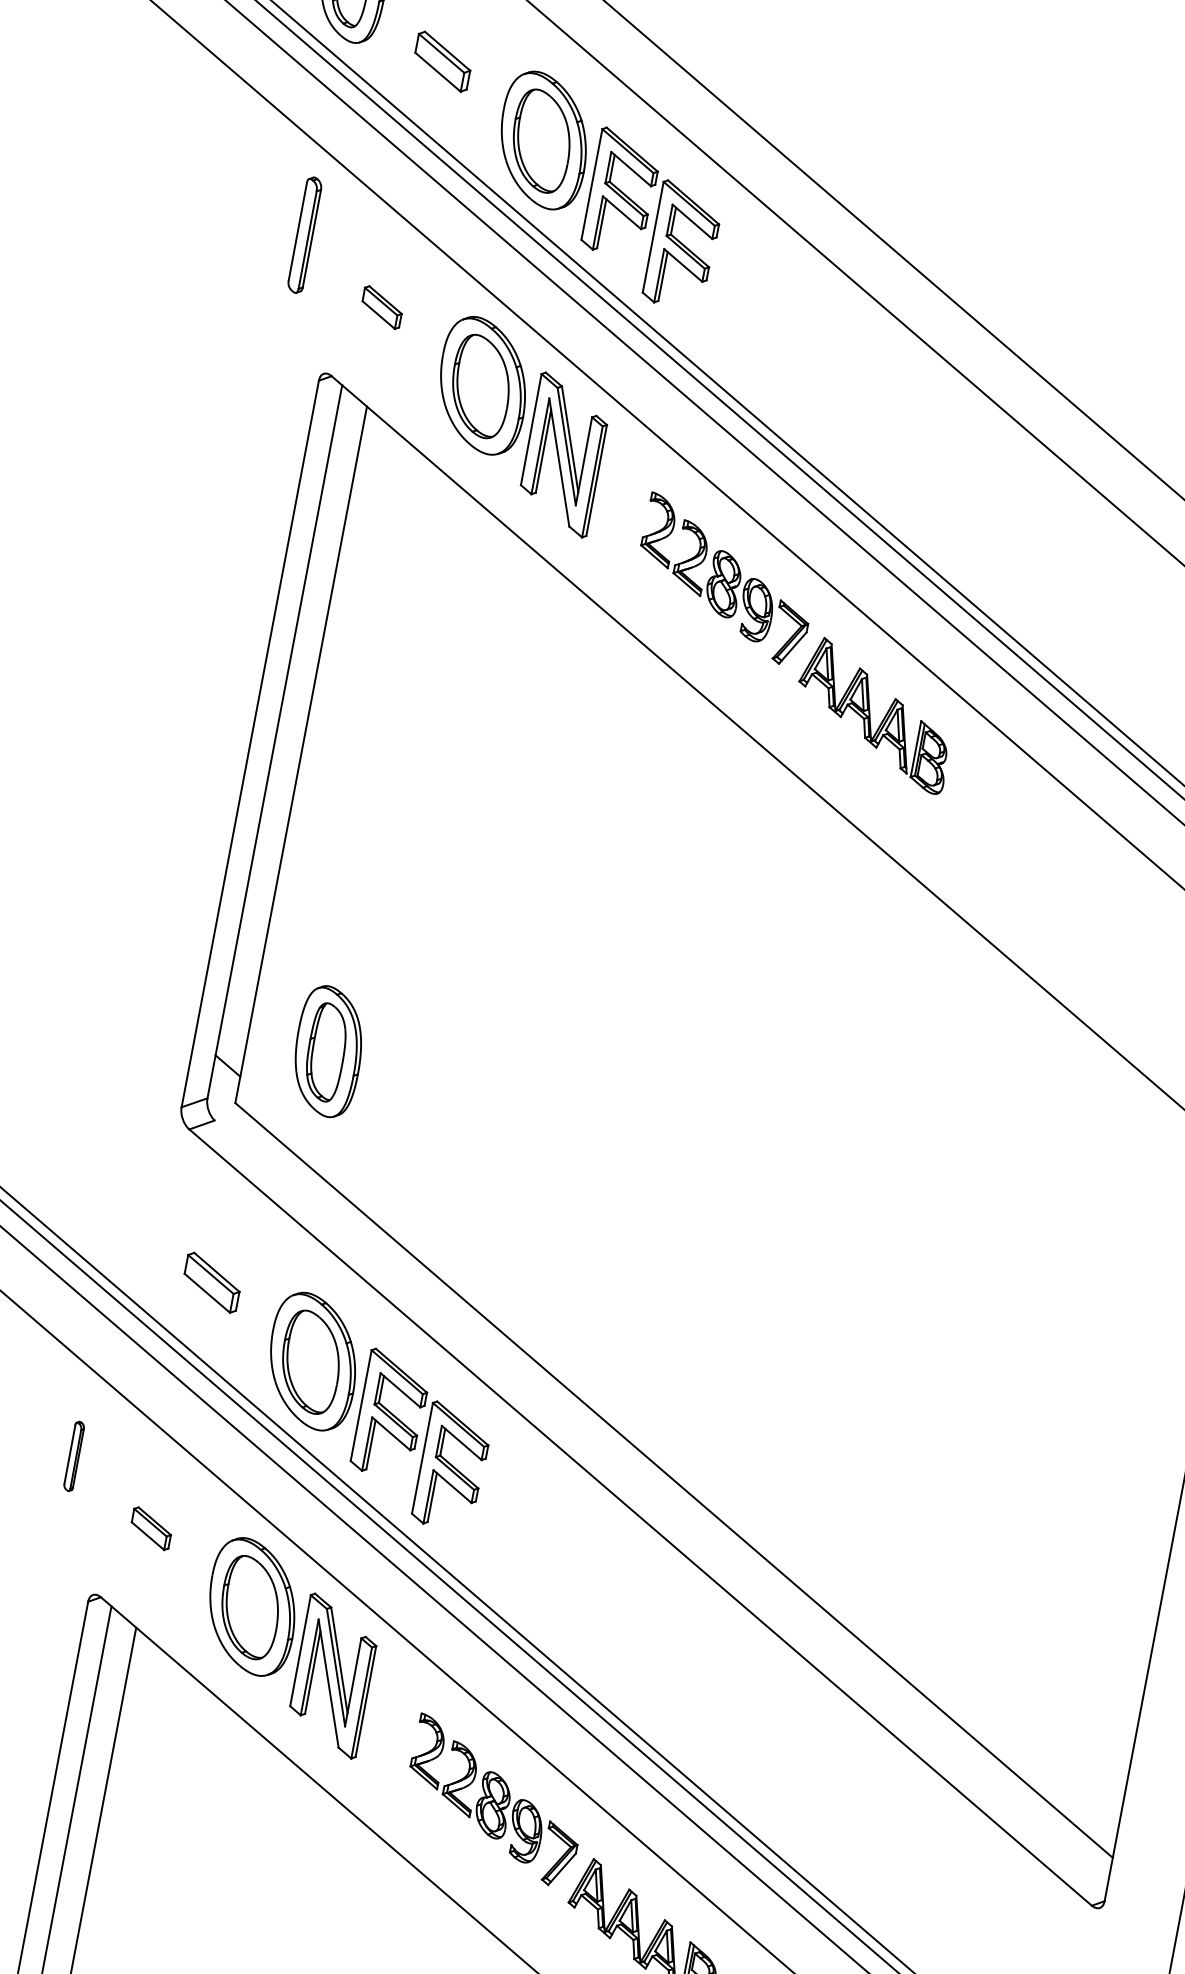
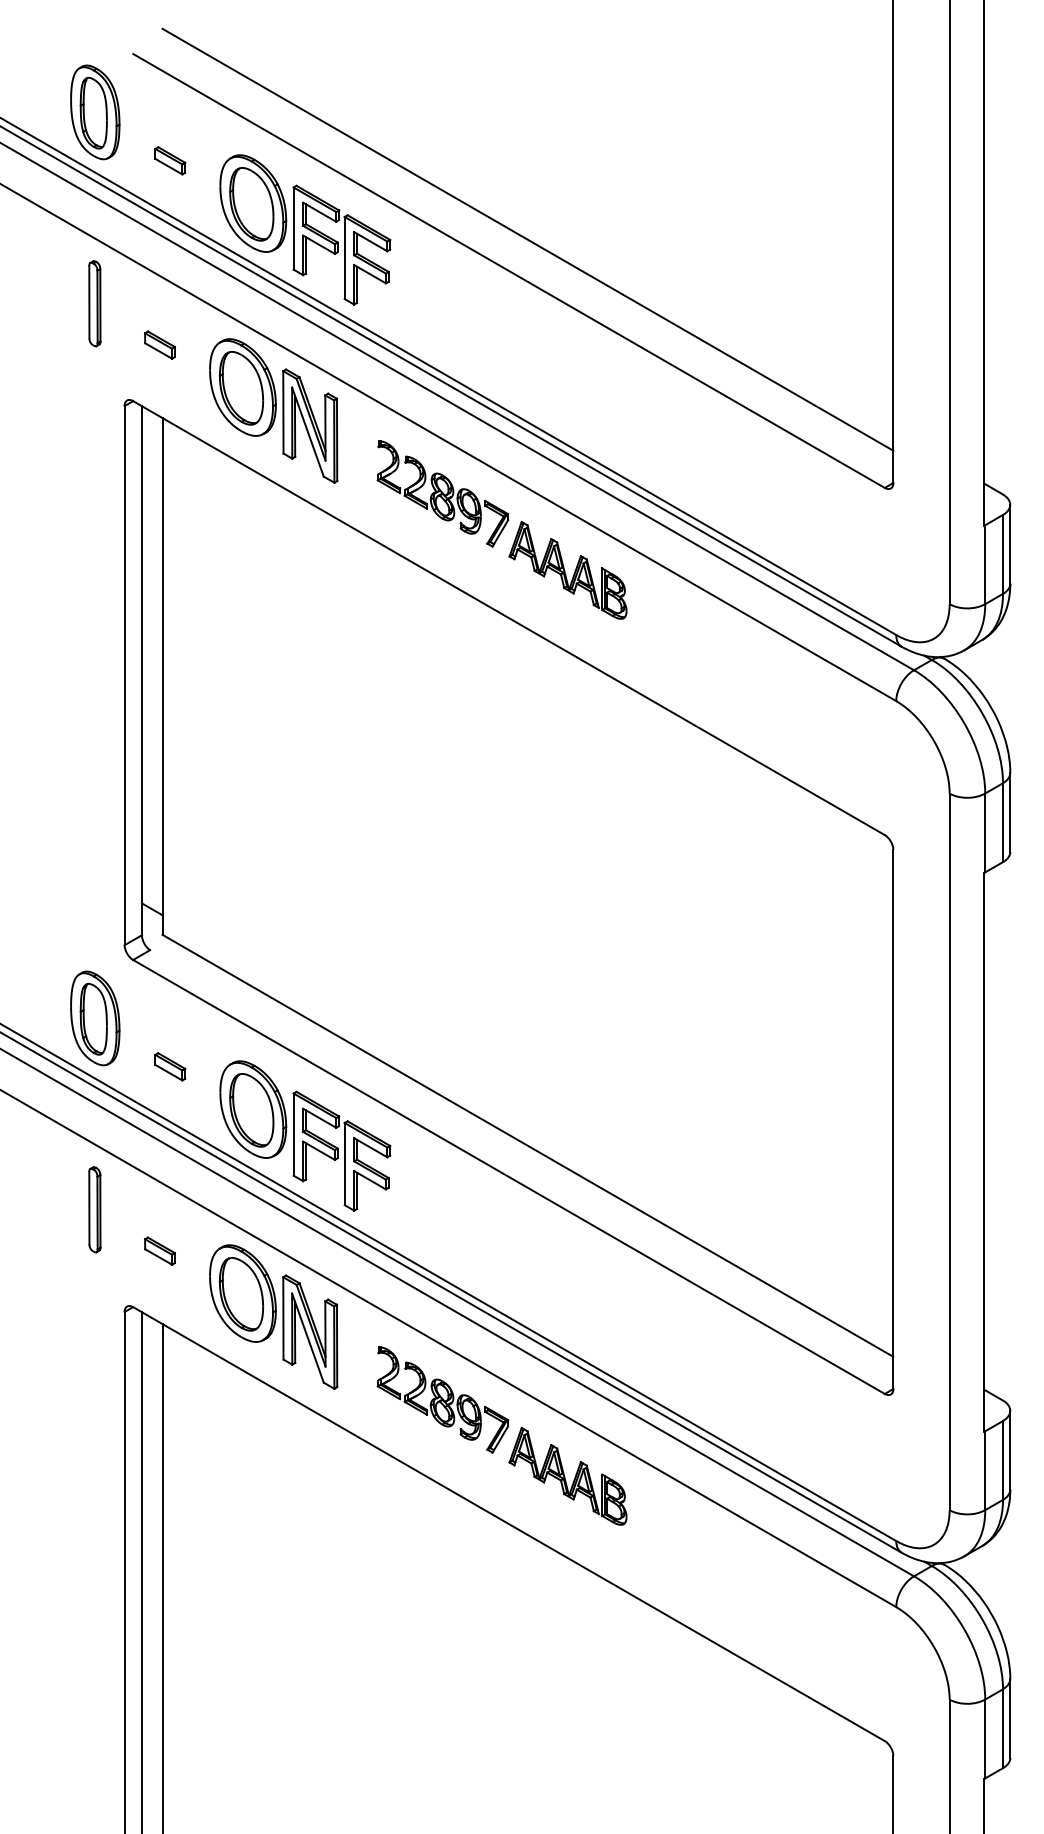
part: (443, 61) -> (170, 160), size x0.71
part: (328, 1051) -> (95, 1018), moved
part: (212, 1282) -> (170, 1066), size x0.71
part: (73, 1455) -> (94, 1209), size x1.67

